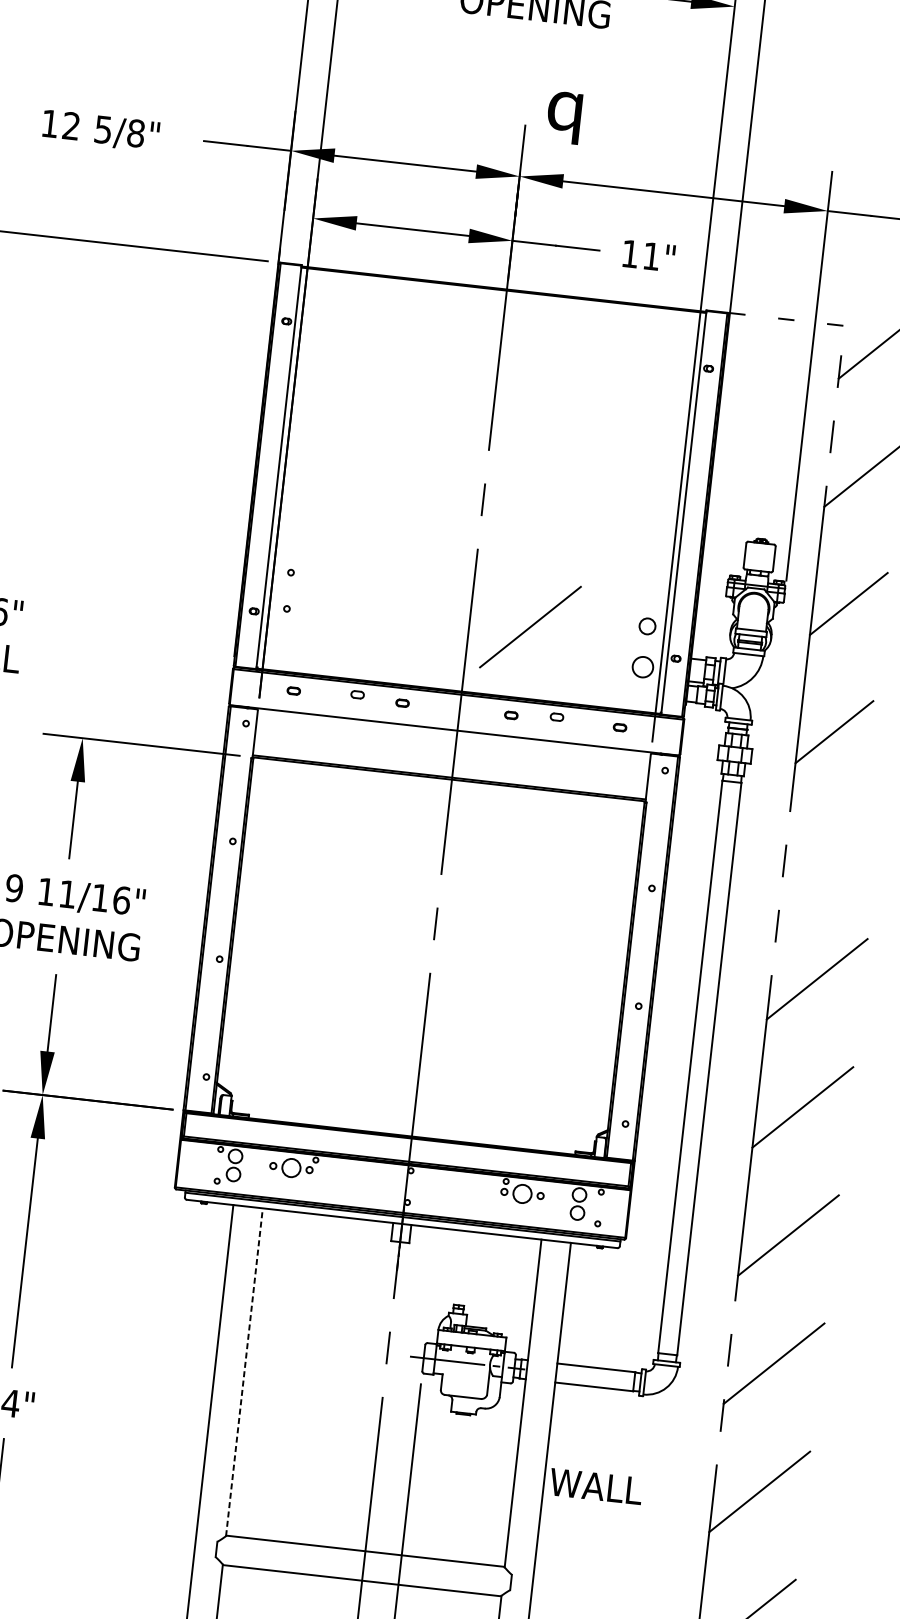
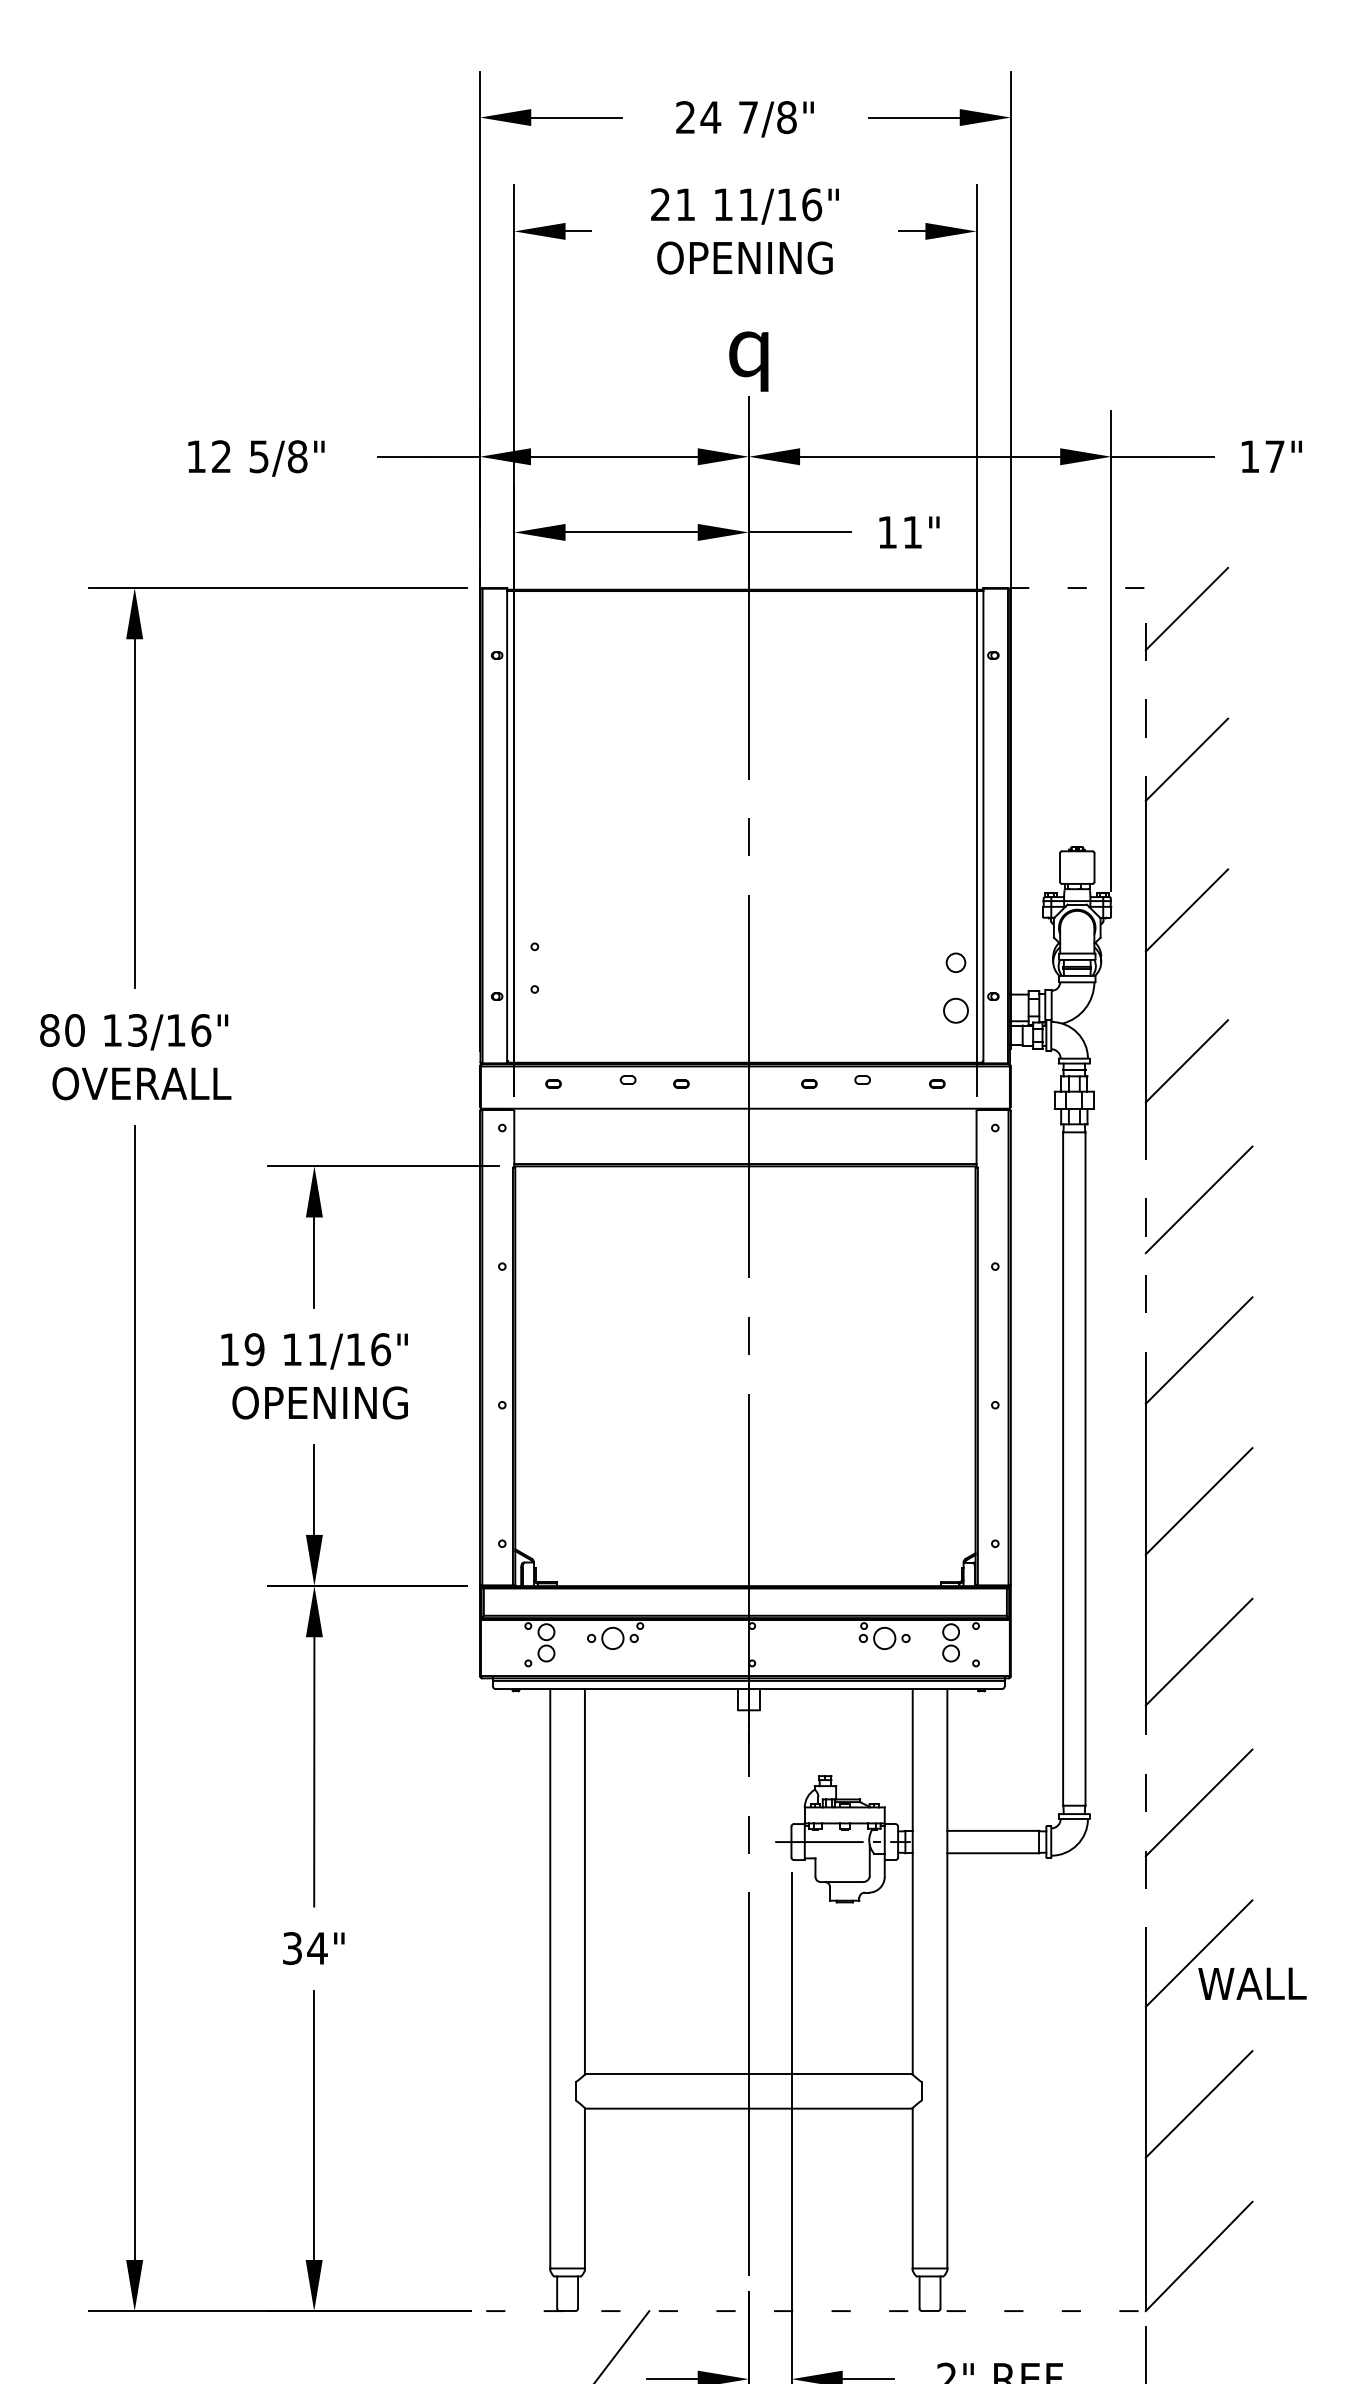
text: (563, 117) -> (748, 361), moved
line: (529, 626) -> (1198, 1199), moved
line: (244, 1371) -> (584, 1881), dashed -> solid
text: (596, 1486) -> (1252, 1983), moved

